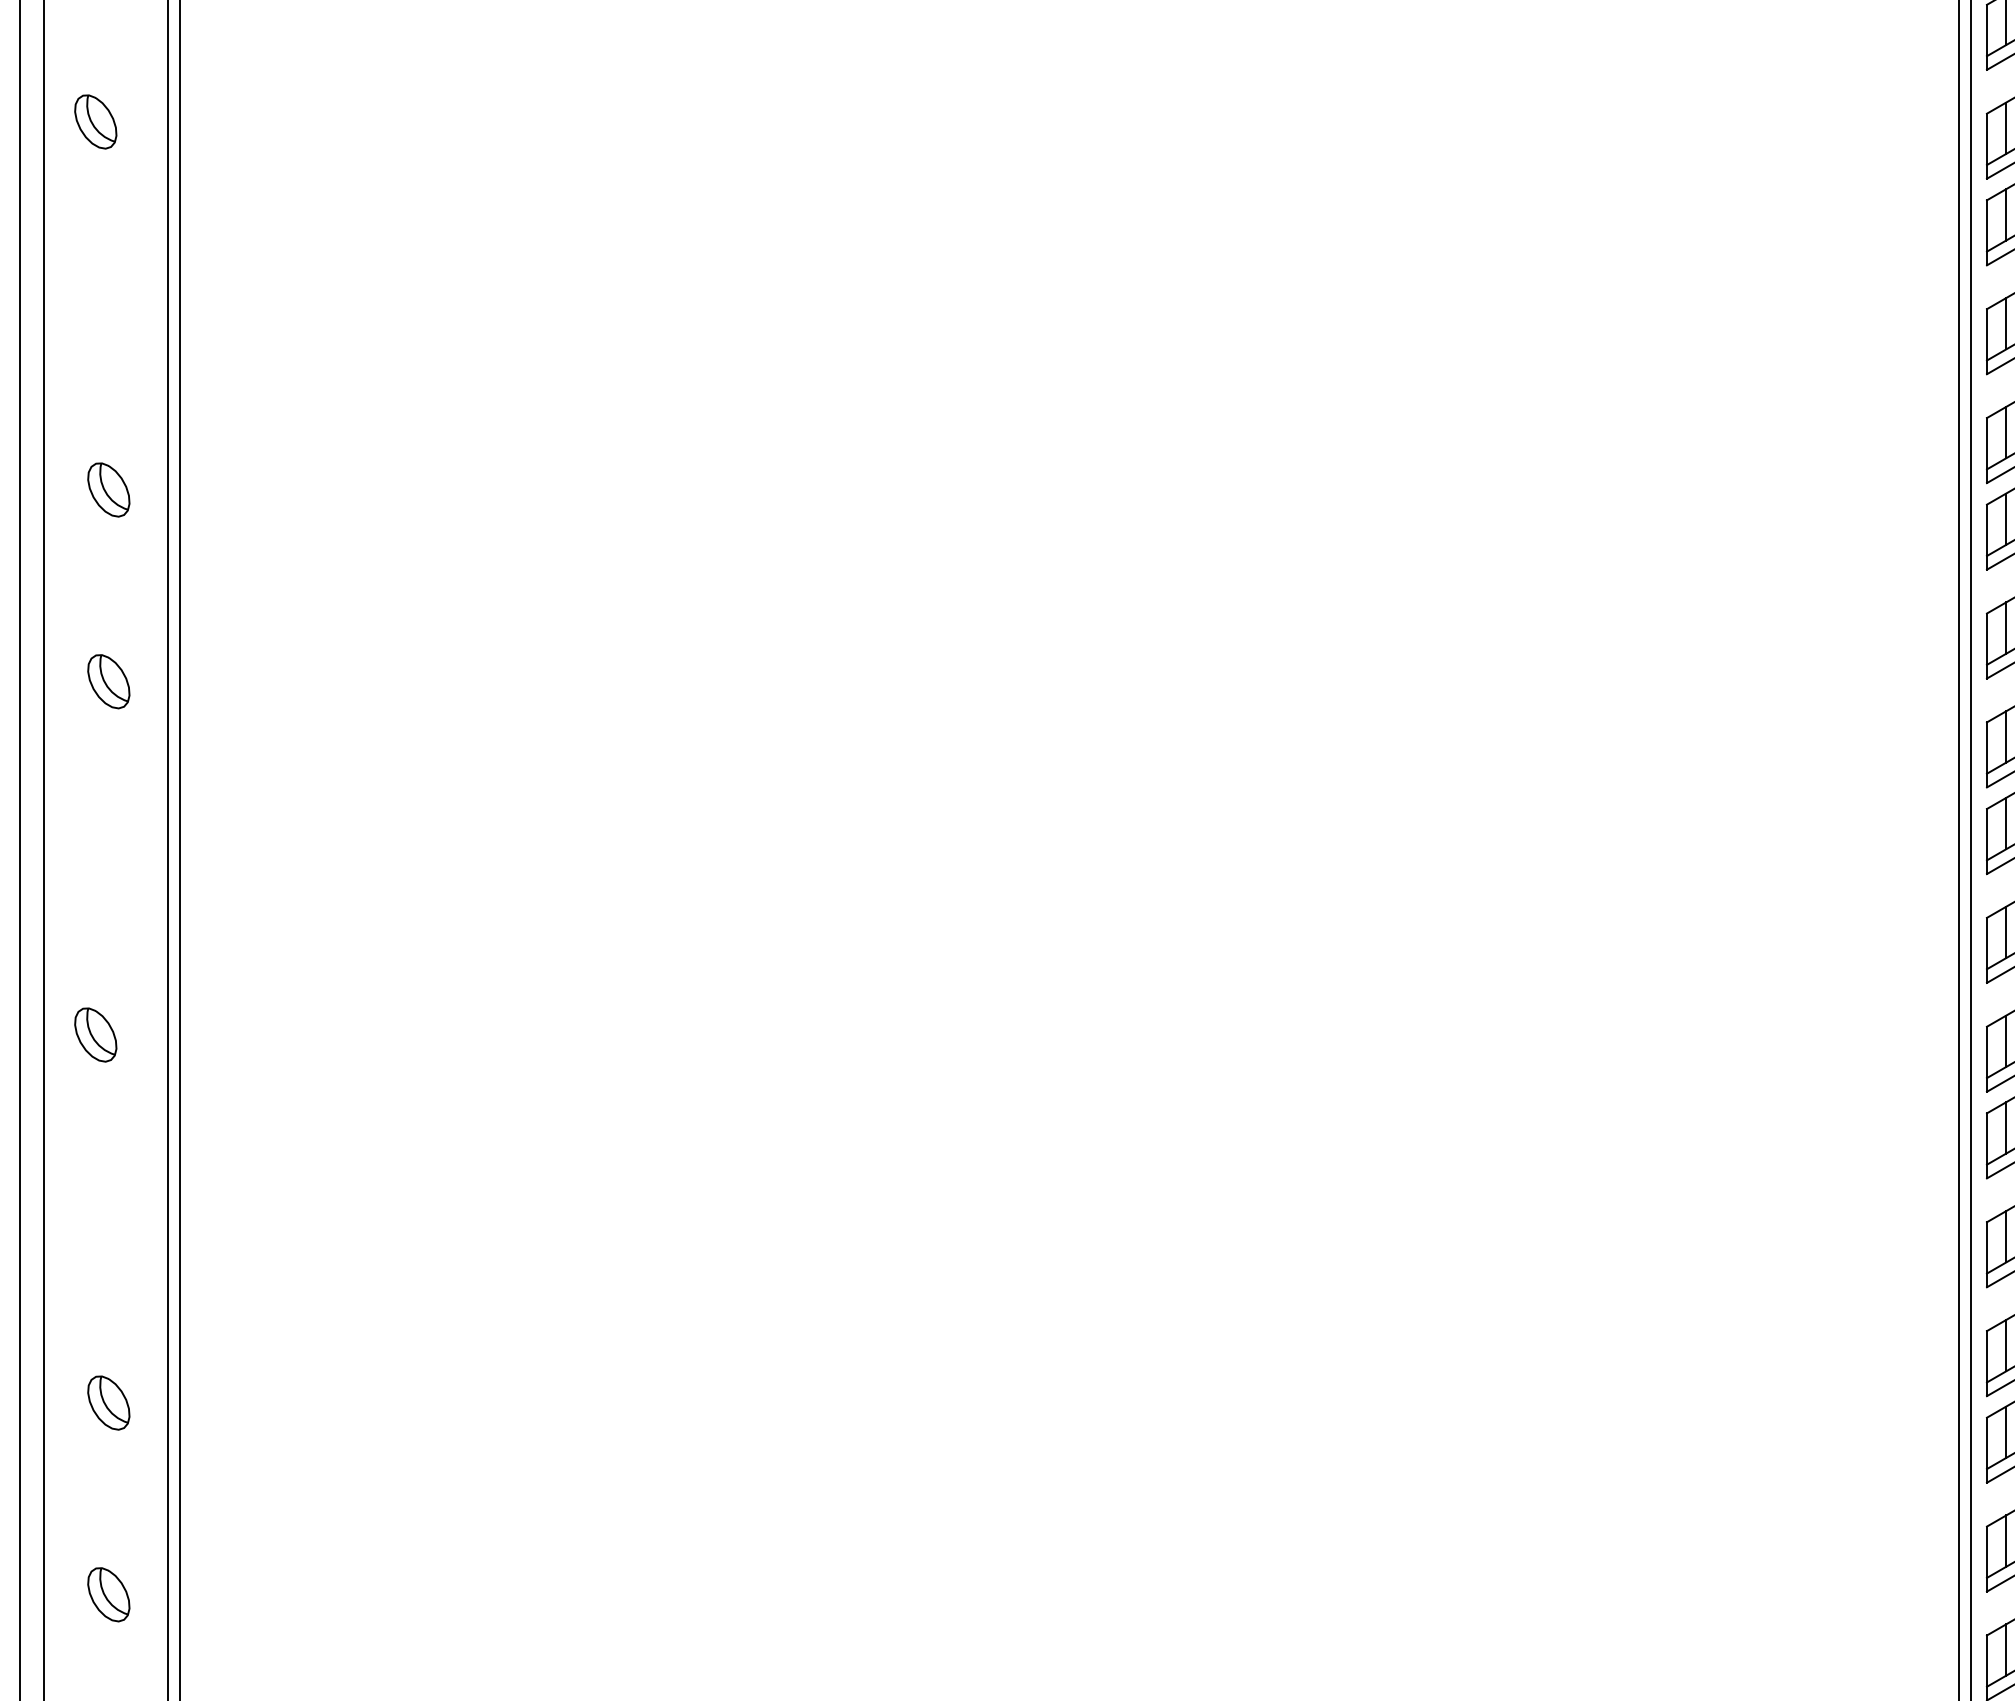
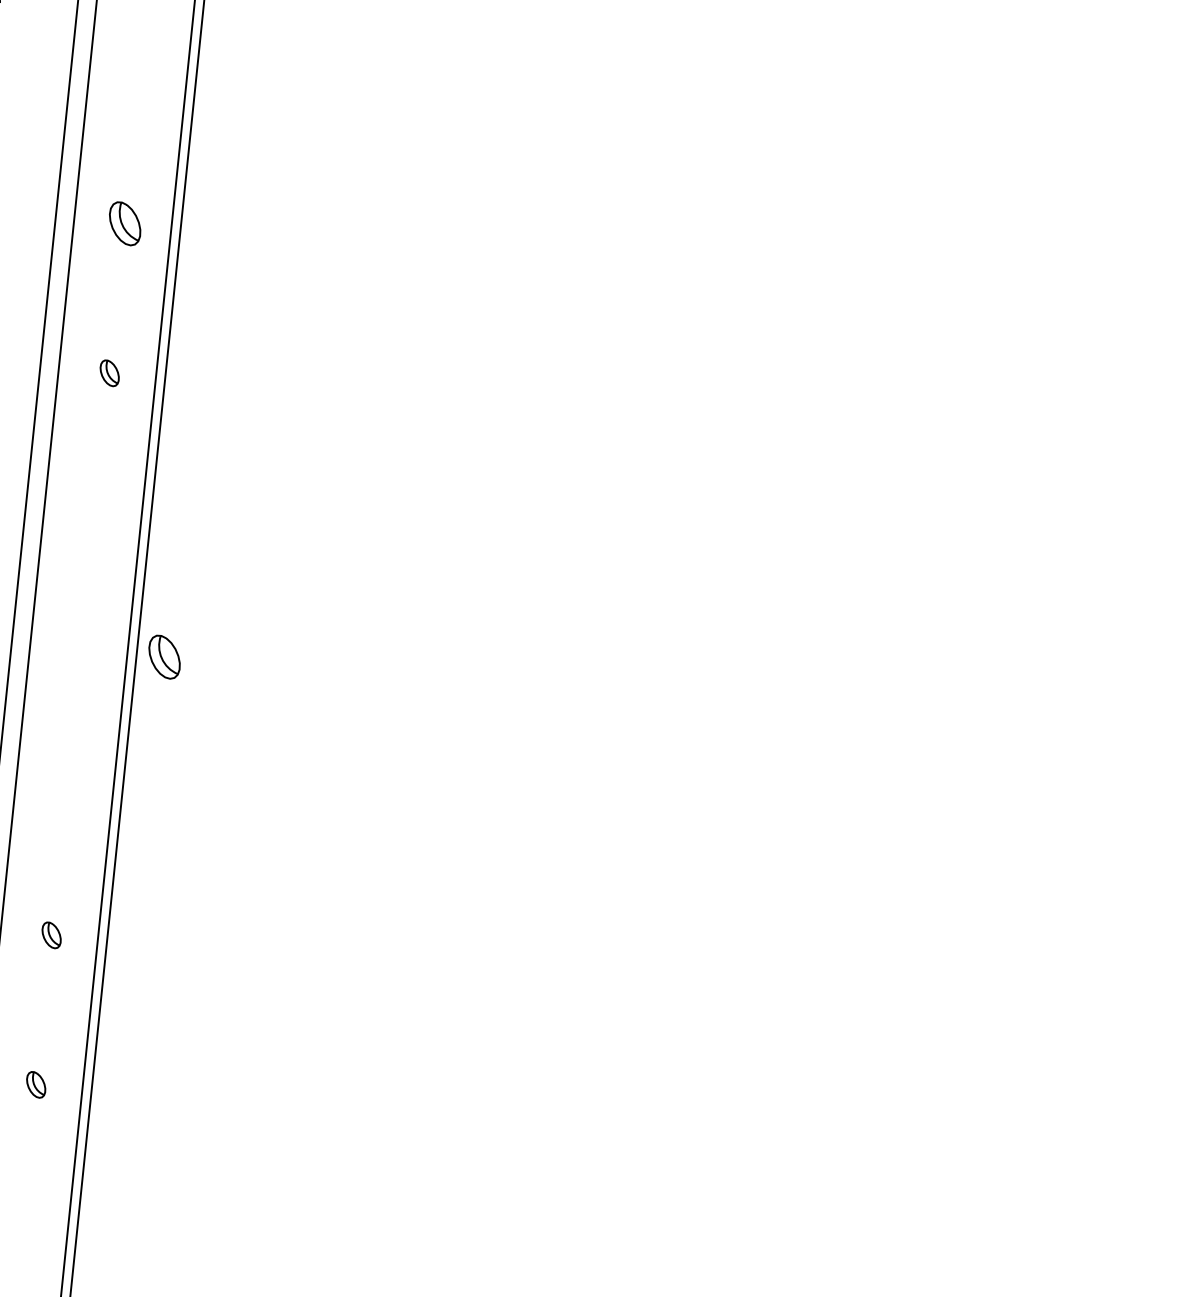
part: (108, 681) -> (109, 373), size x0.6
part: (95, 1034) -> (164, 656), moved
part: (108, 1402) -> (51, 934), size x0.6
part: (108, 1594) -> (35, 1084), size x0.6

